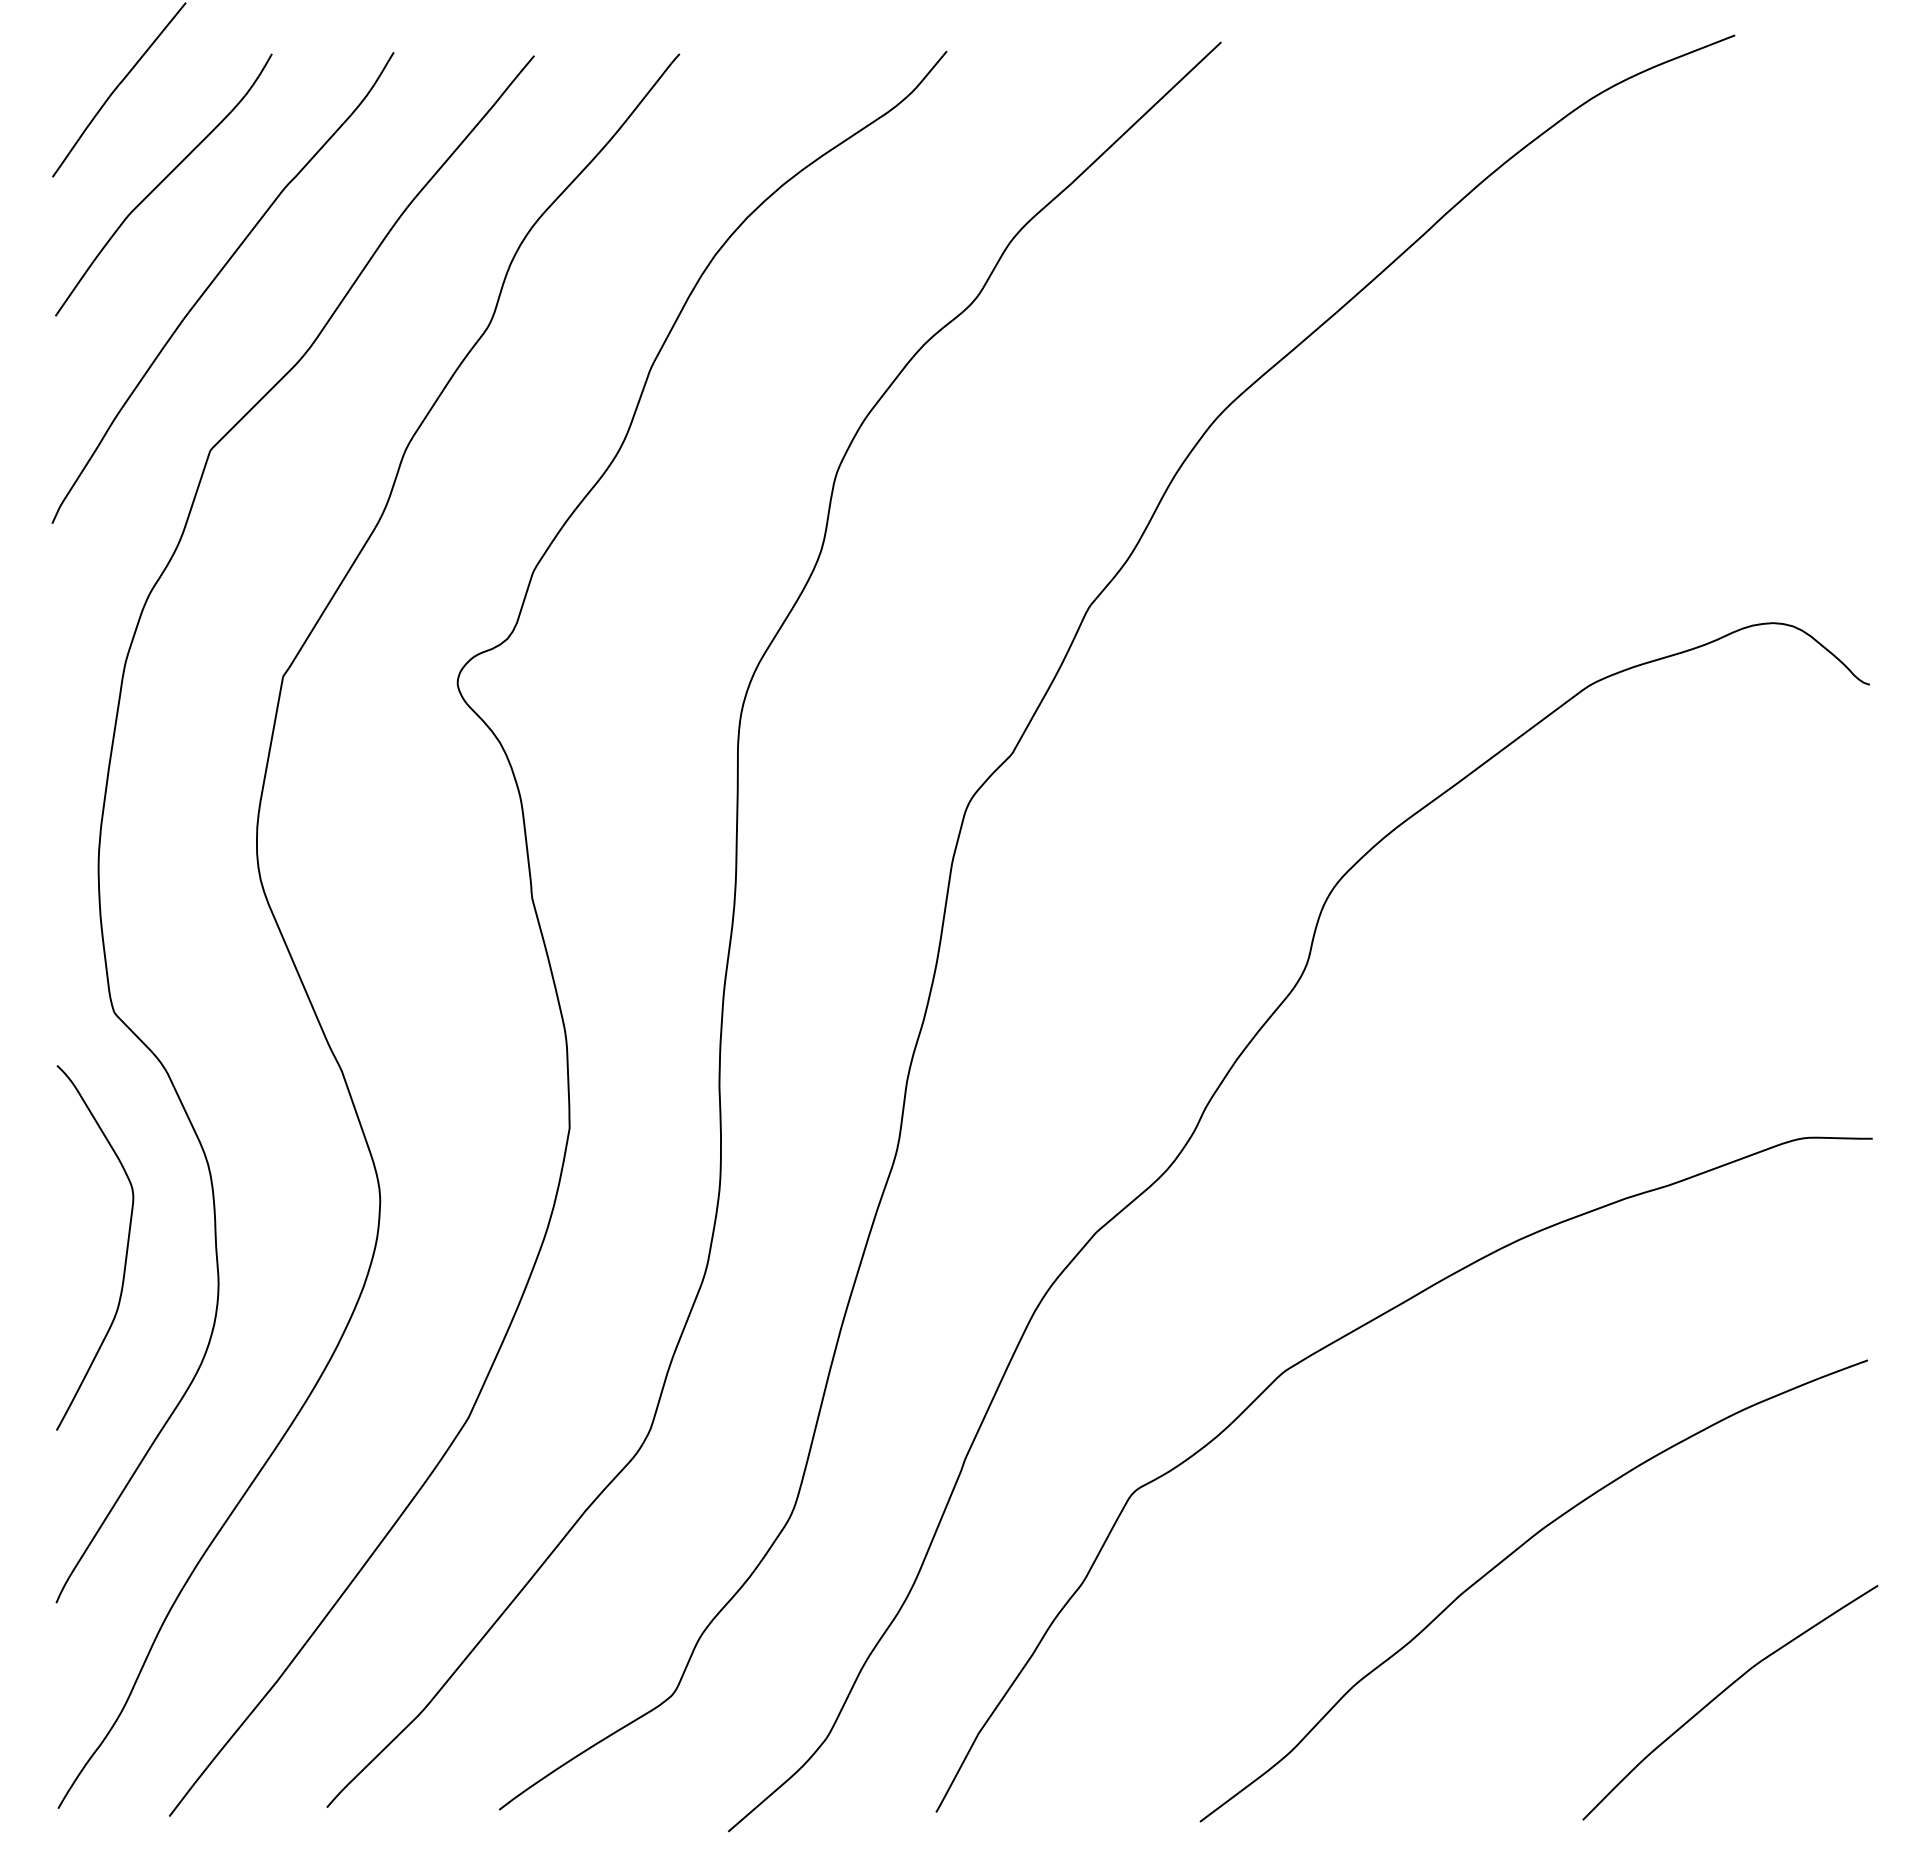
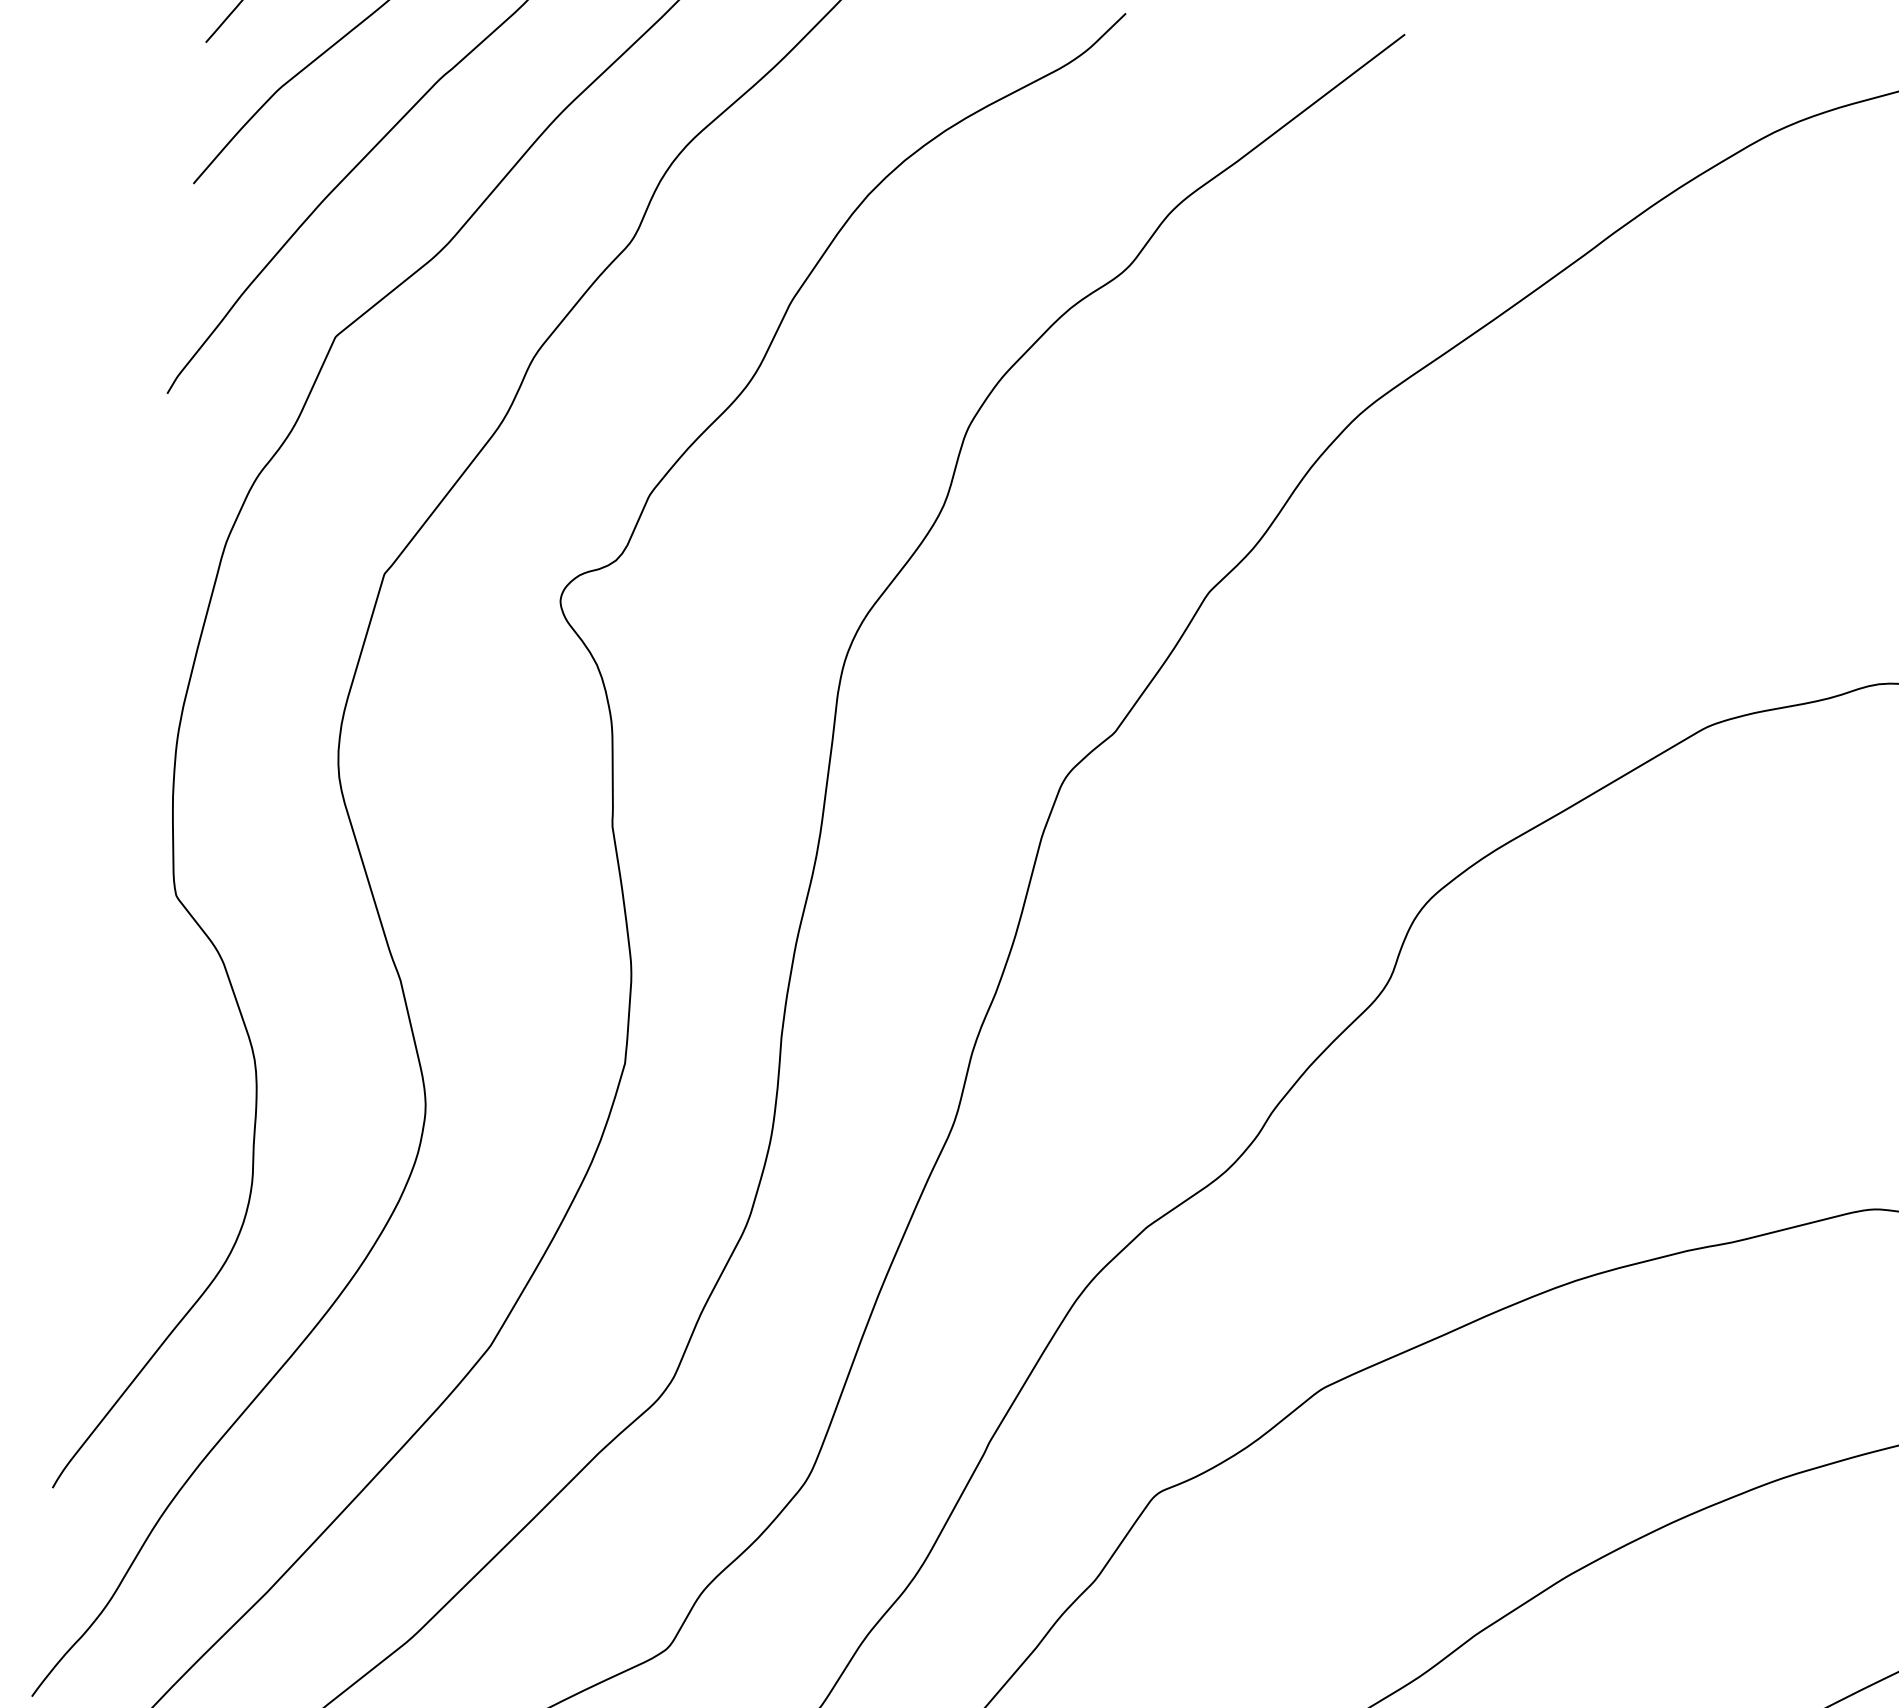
curve: (125, 1254) -> (161, 1142), removed

